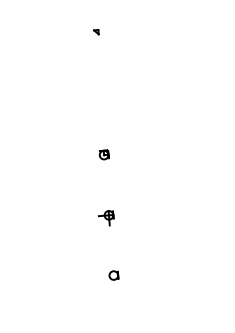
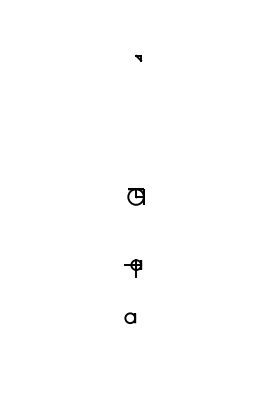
part: (104, 154) -> (136, 196), size x1.6
part: (113, 274) -> (130, 317), moved

